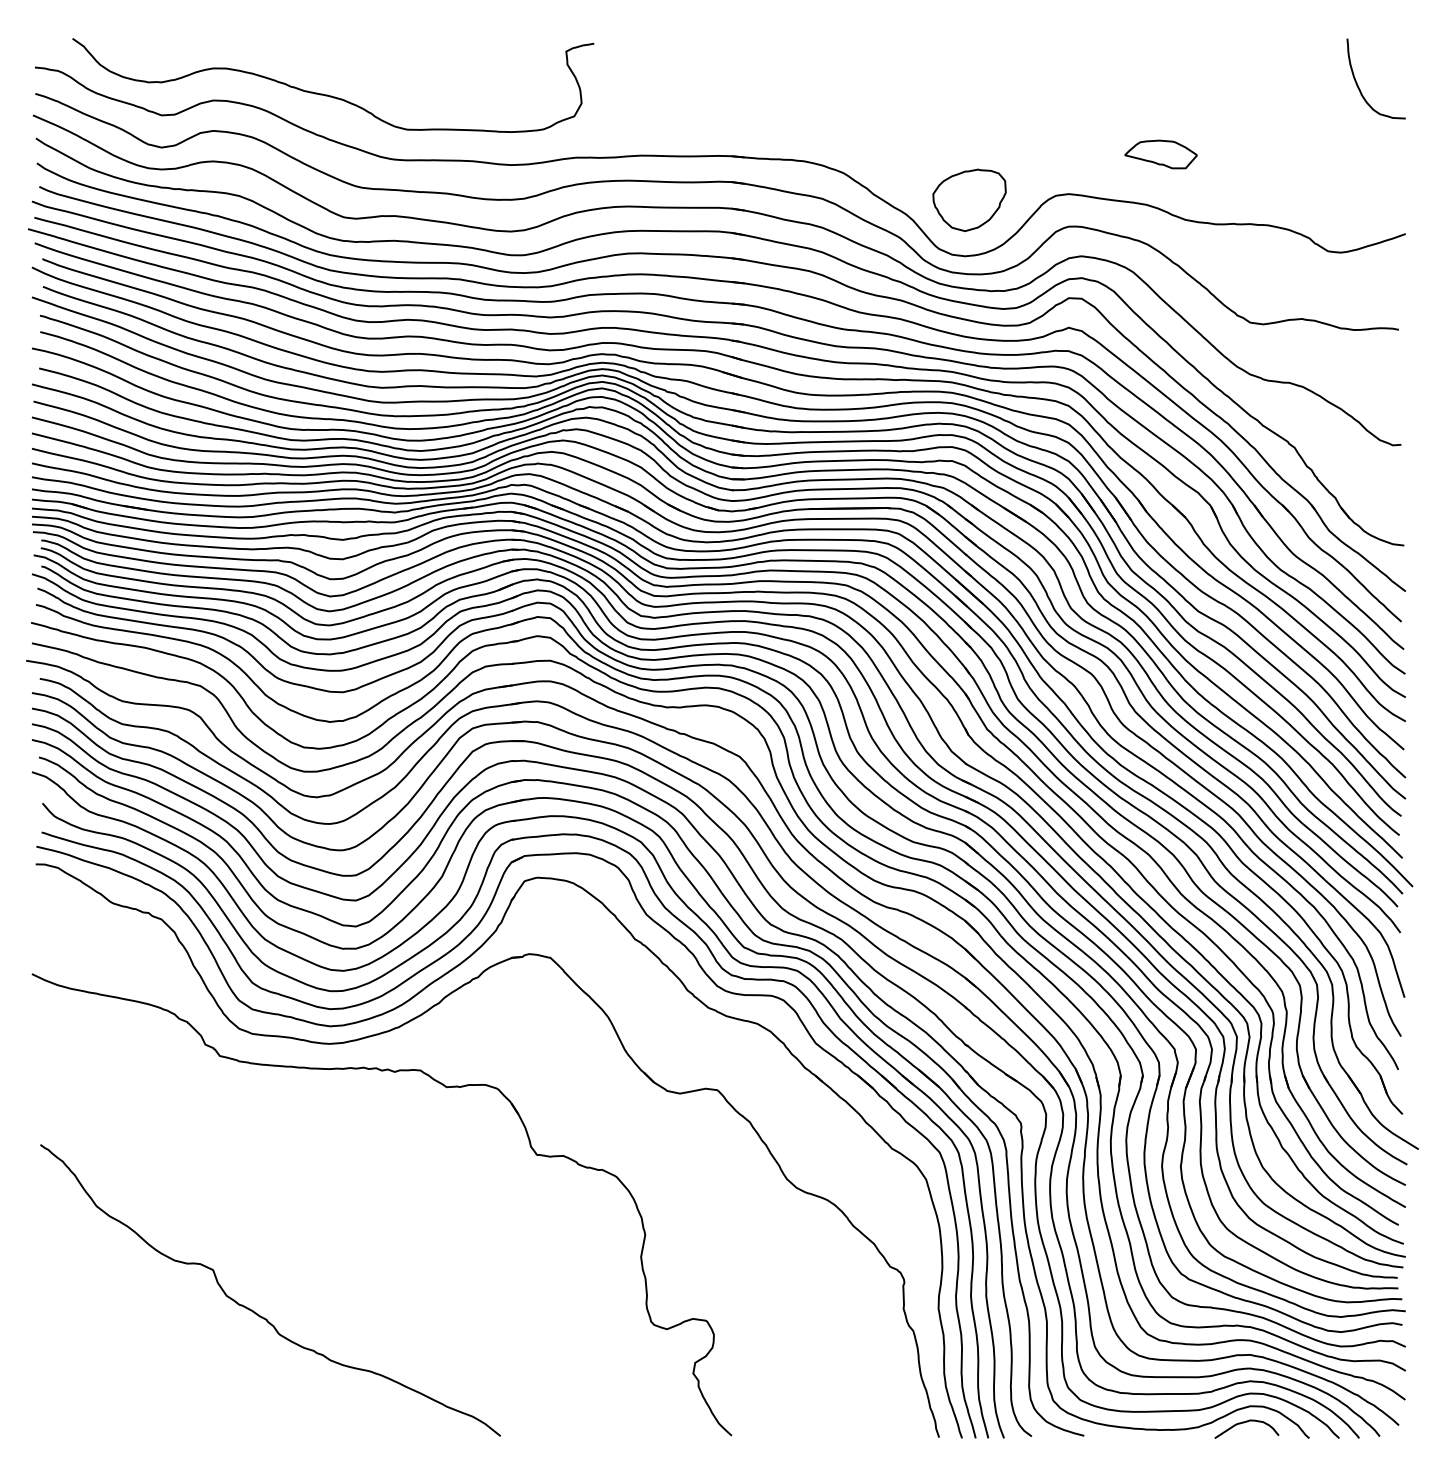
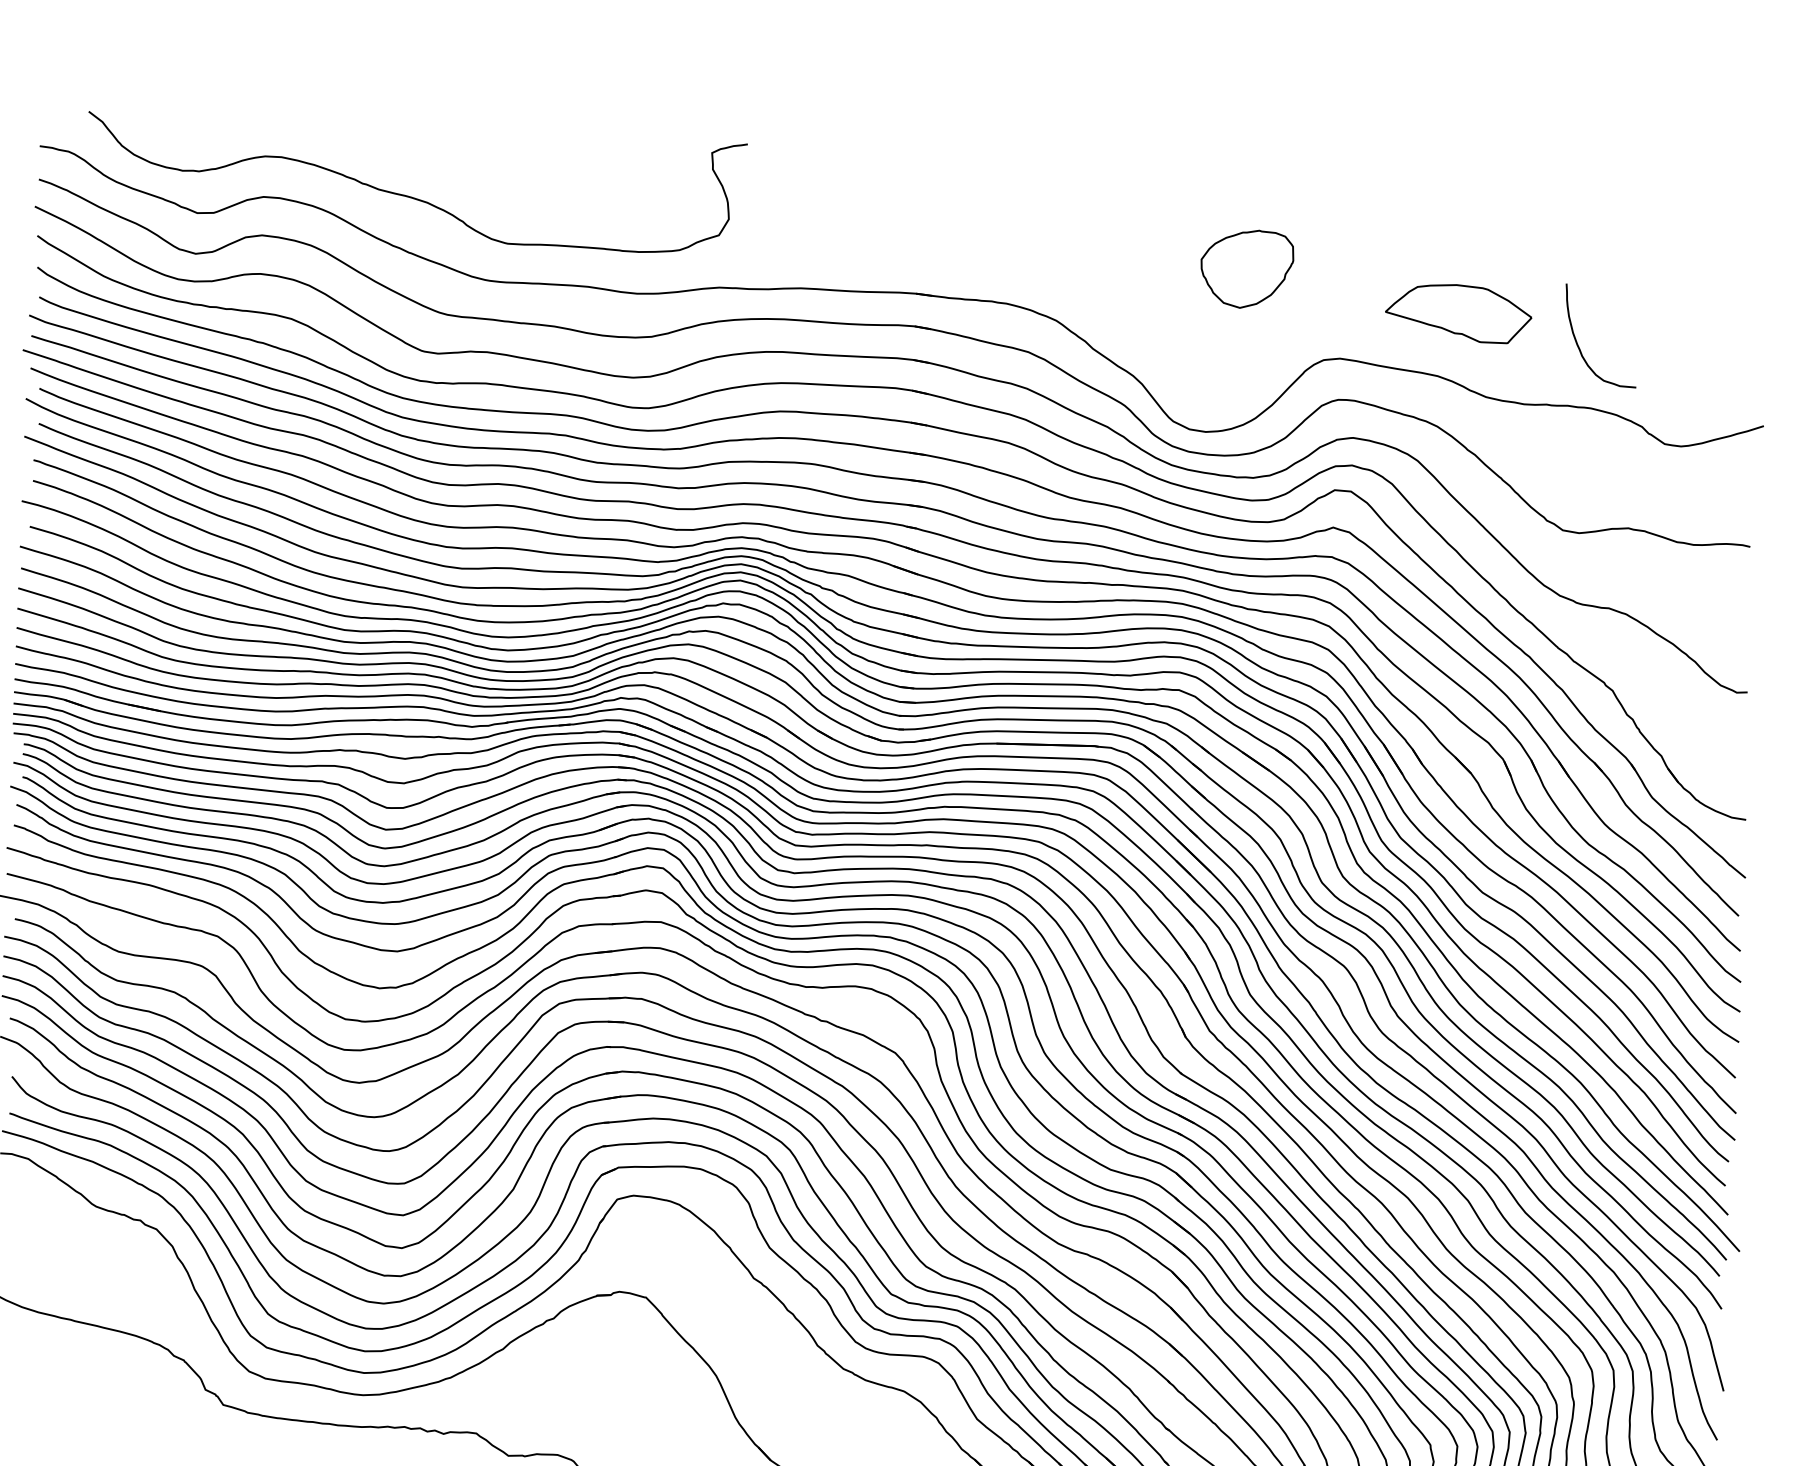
curve: (1359, 87) -> (1579, 345), moved
part: (1160, 154) -> (1457, 313), size x1.6
part: (969, 199) -> (1247, 268), moved

